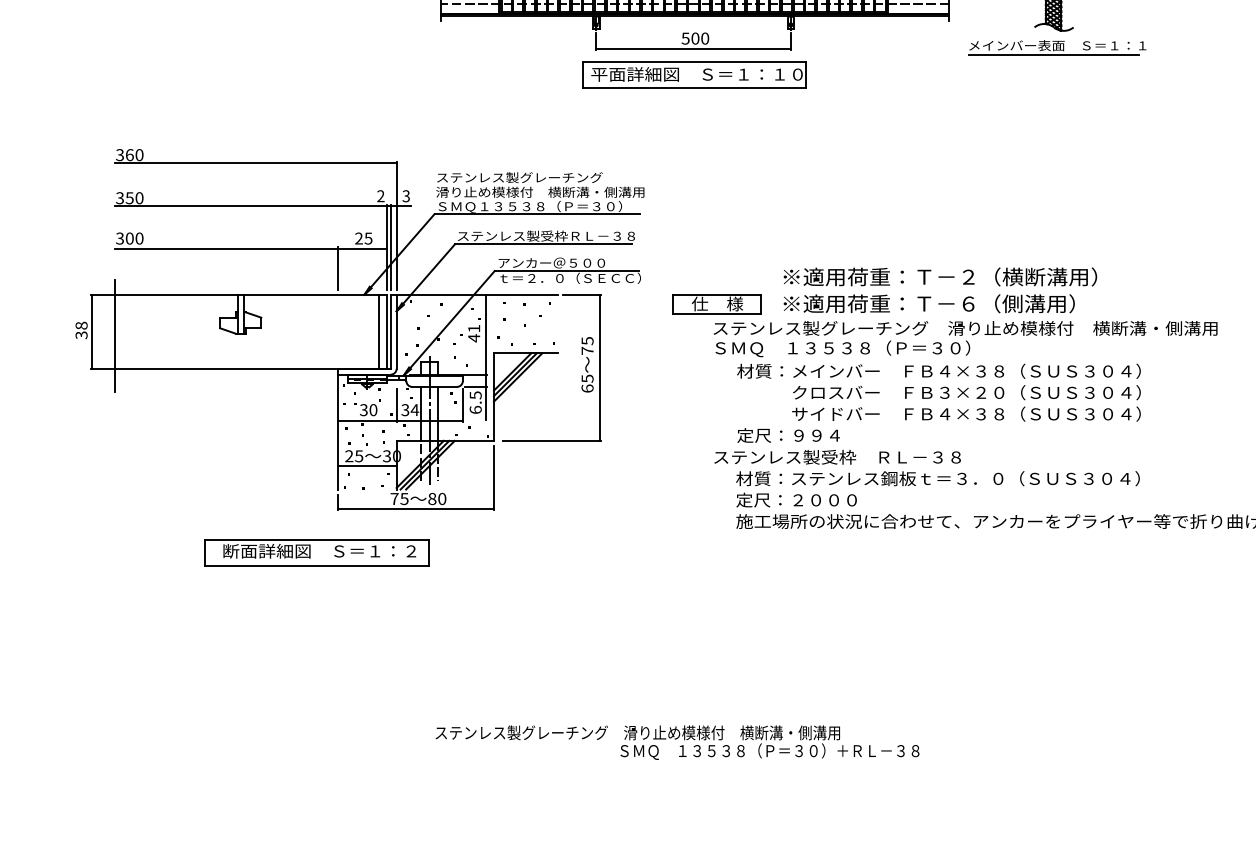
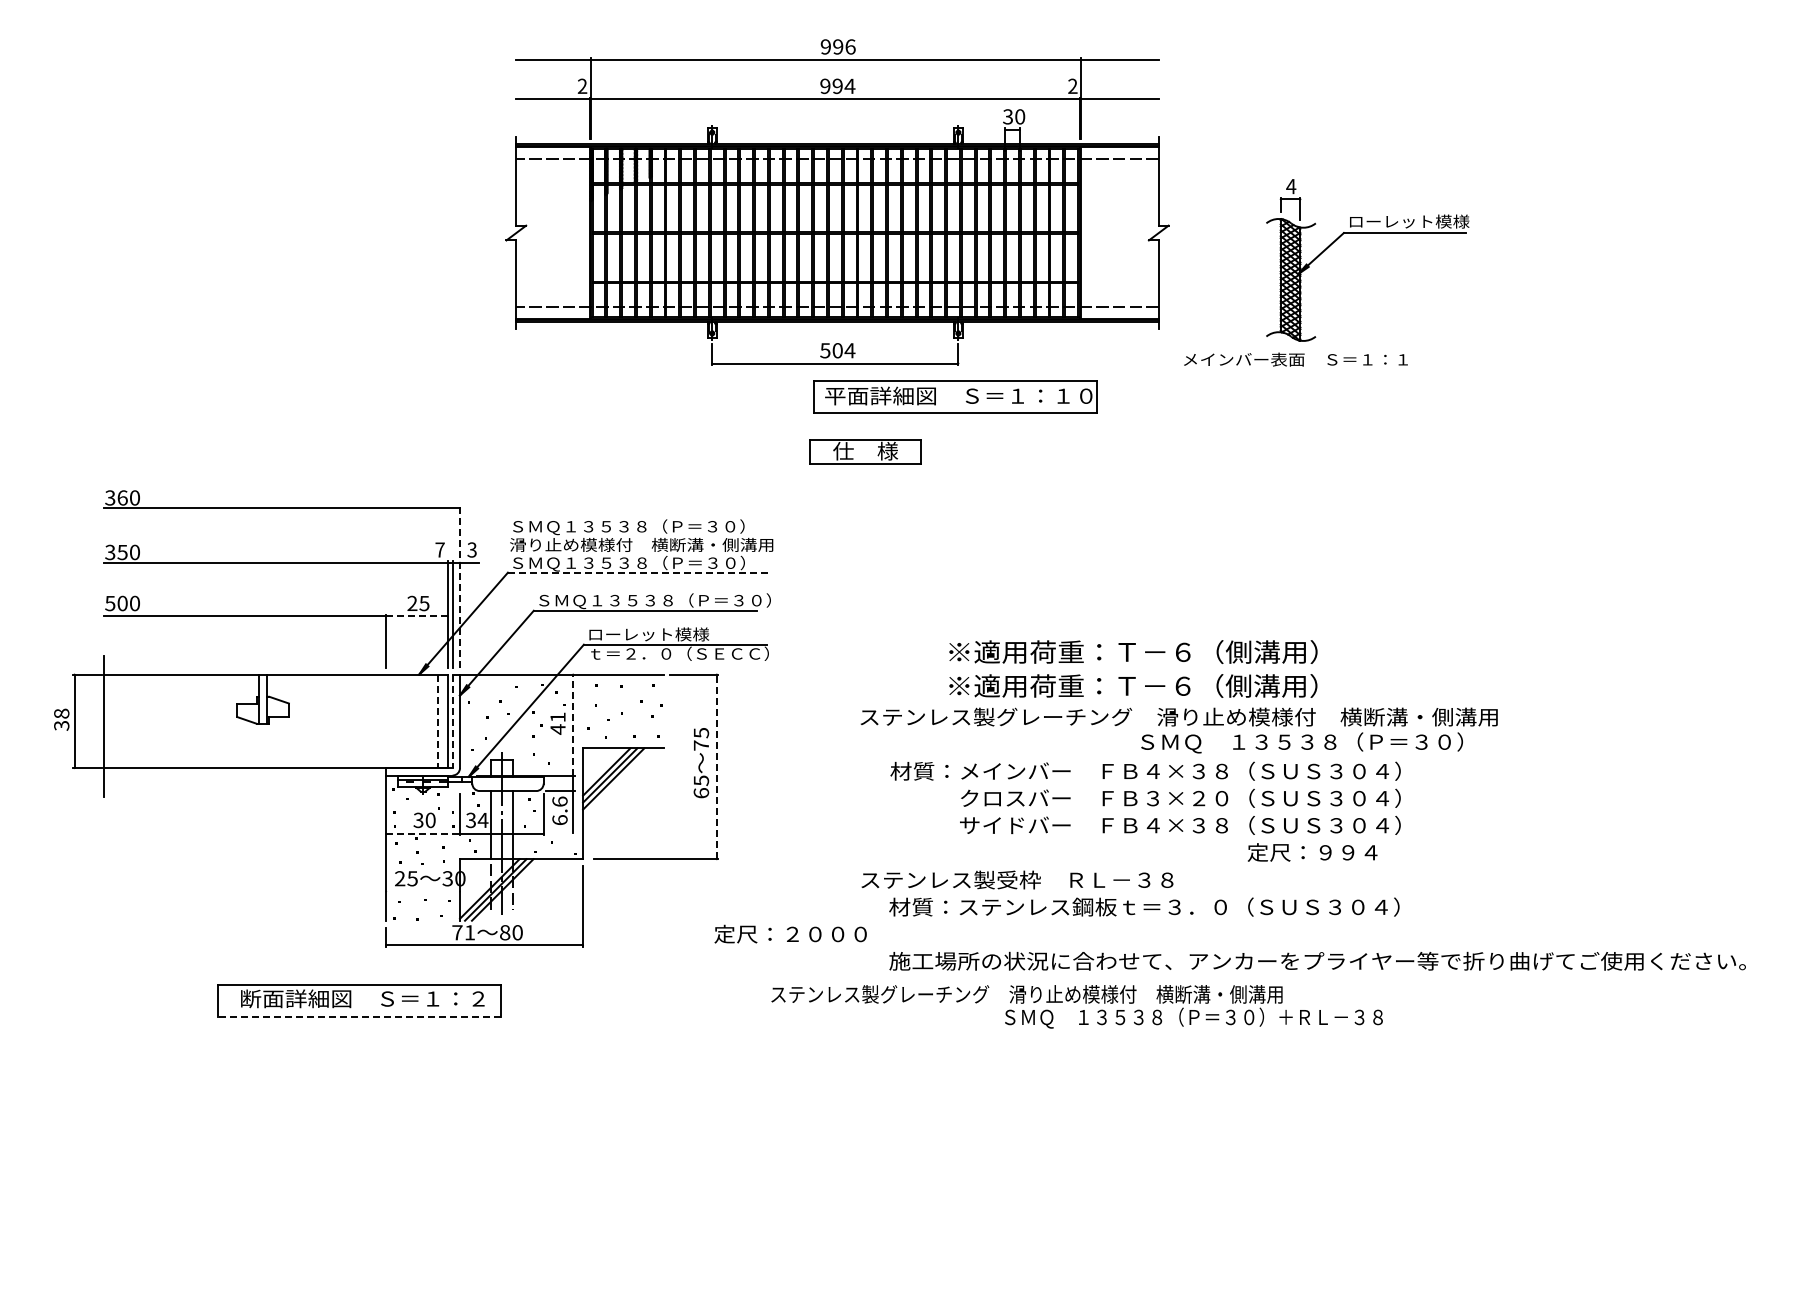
text: (704, 38) -> (849, 350), 500 -> 504
line: (1054, 54) -> (1291, 370), removed
part: (694, 74) -> (955, 396), moved
text: (529, 178) -> (627, 527), ステンレス製グレーチング -> ＳＭＱ１３５３８（Ｐ＝３０）
text: (380, 195) -> (439, 549), 2 -> 7
line: (537, 214) -> (638, 572), solid -> dashed
line: (397, 225) -> (460, 587), solid -> dashed
text: (549, 236) -> (653, 601), ステンレス製受枠ＲＬ－３８ -> ＳＭＱ１３５３８（Ｐ＝３０）
text: (120, 237) -> (110, 602), 300 -> 500
line: (362, 248) -> (416, 616), solid -> dashed
text: (552, 263) -> (656, 634), アンカー＠５００ -> ローレット模様
text: (1029, 276) -> (1260, 651), ※適用荷重：Ｔ－２（横断溝用） -> ※適用荷重：Ｔ－６（側溝用）
part: (717, 304) -> (865, 451), moved
line: (378, 331) -> (437, 721), solid -> dashed
line: (390, 331) -> (452, 721), solid -> dashed
line: (486, 334) -> (573, 724), solid -> dashed
text: (842, 348) -> (1301, 742), moved
line: (599, 367) -> (716, 766), solid -> dashed
text: (475, 395) -> (559, 801), 6.5 -> 6.6
line: (367, 420) -> (423, 833), solid -> dashed
text: (788, 435) -> (1312, 852), moved
line: (367, 466) -> (423, 891), removed
text: (404, 498) -> (469, 932), 75 -> 71
text: (796, 499) -> (790, 933), moved
line: (317, 566) -> (359, 1017), solid -> dashed
text: (677, 742) -> (1076, 1006), moved

